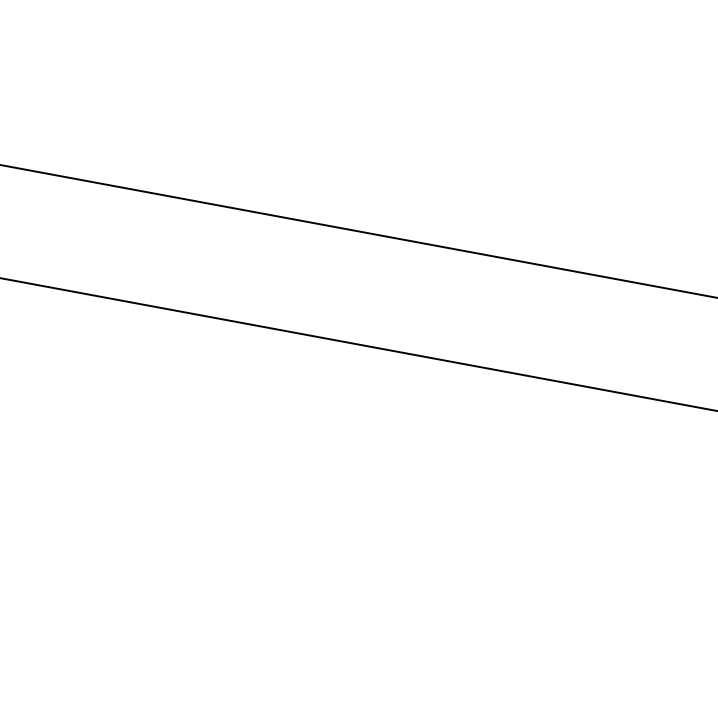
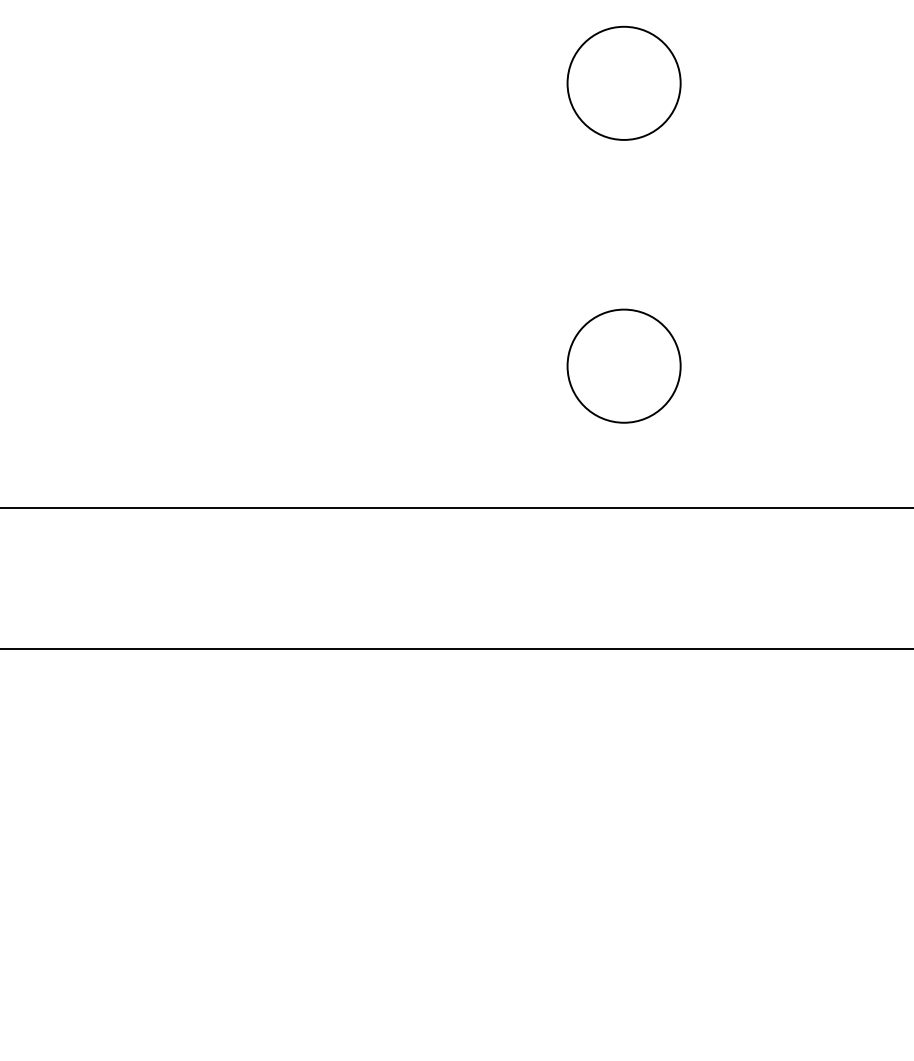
part: (514, 146) -> (623, 365), added

